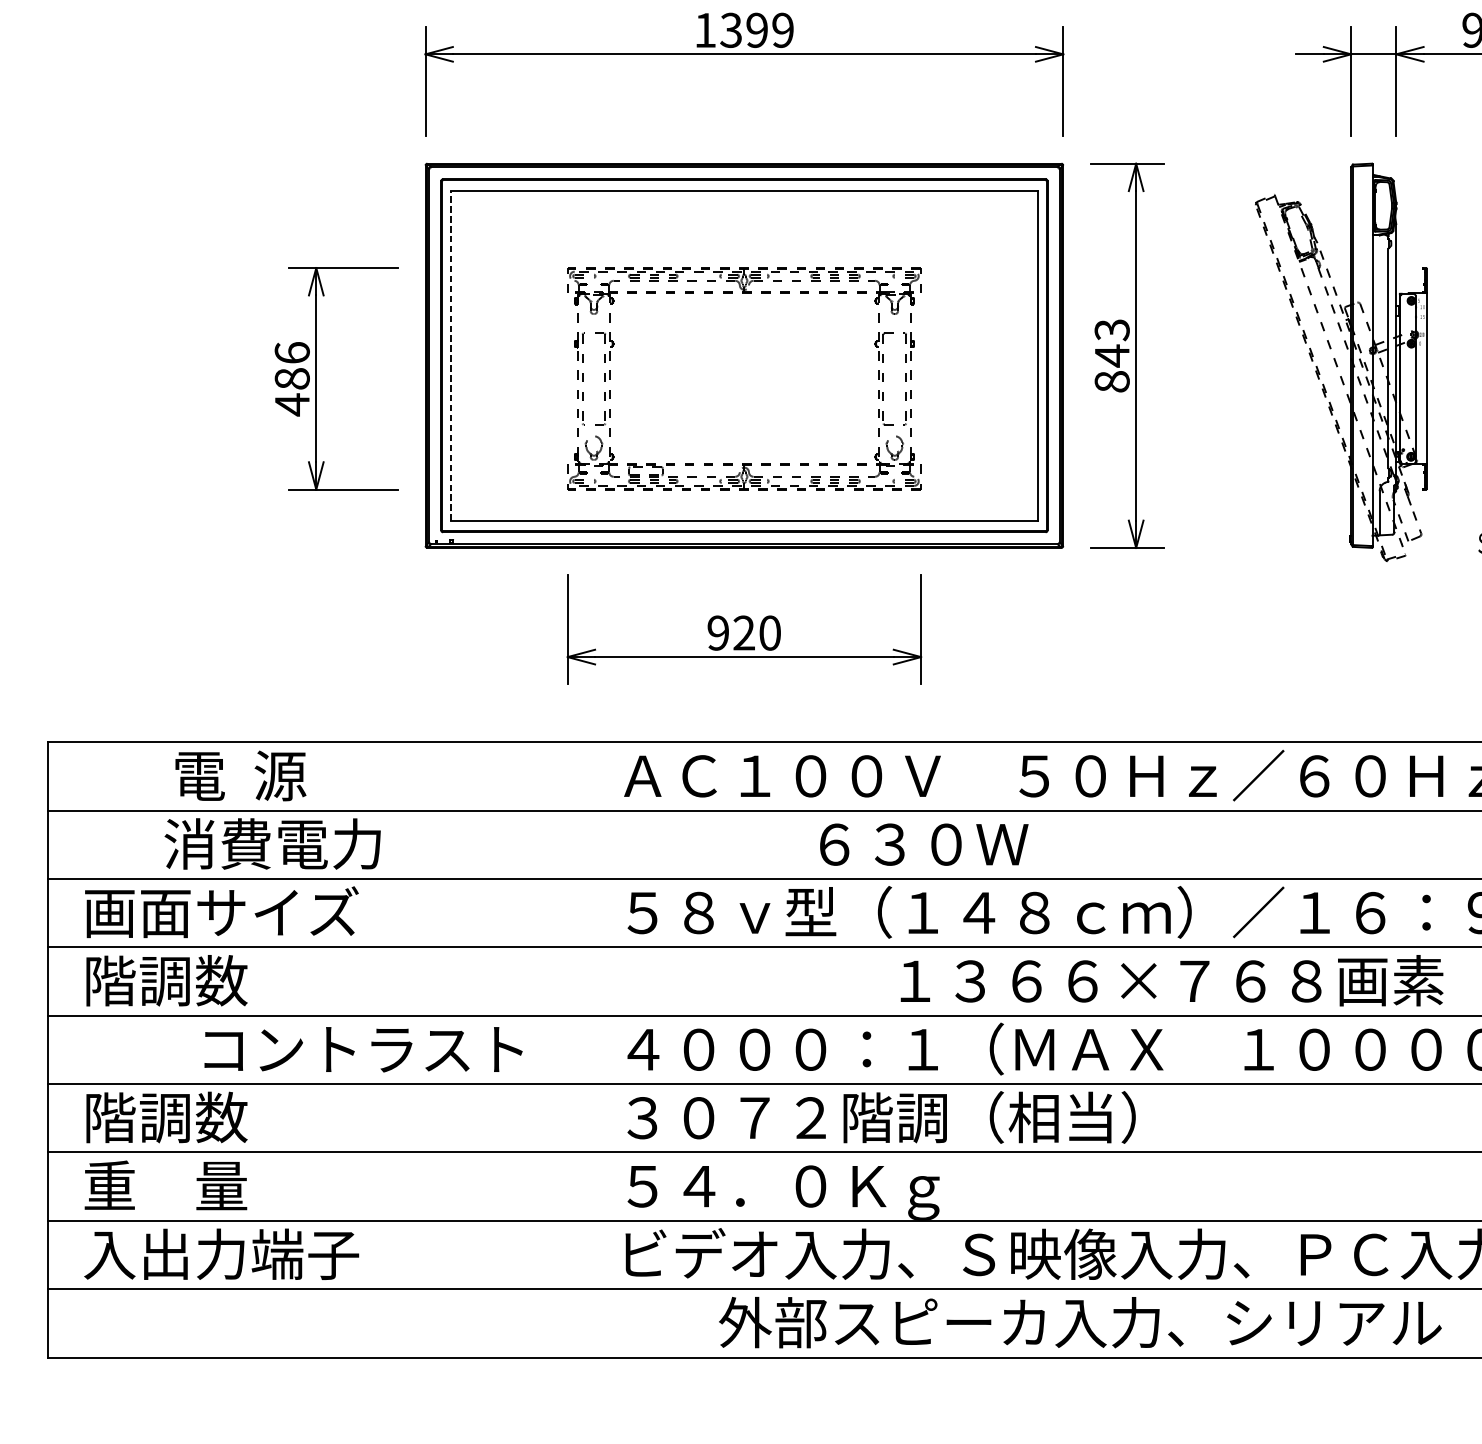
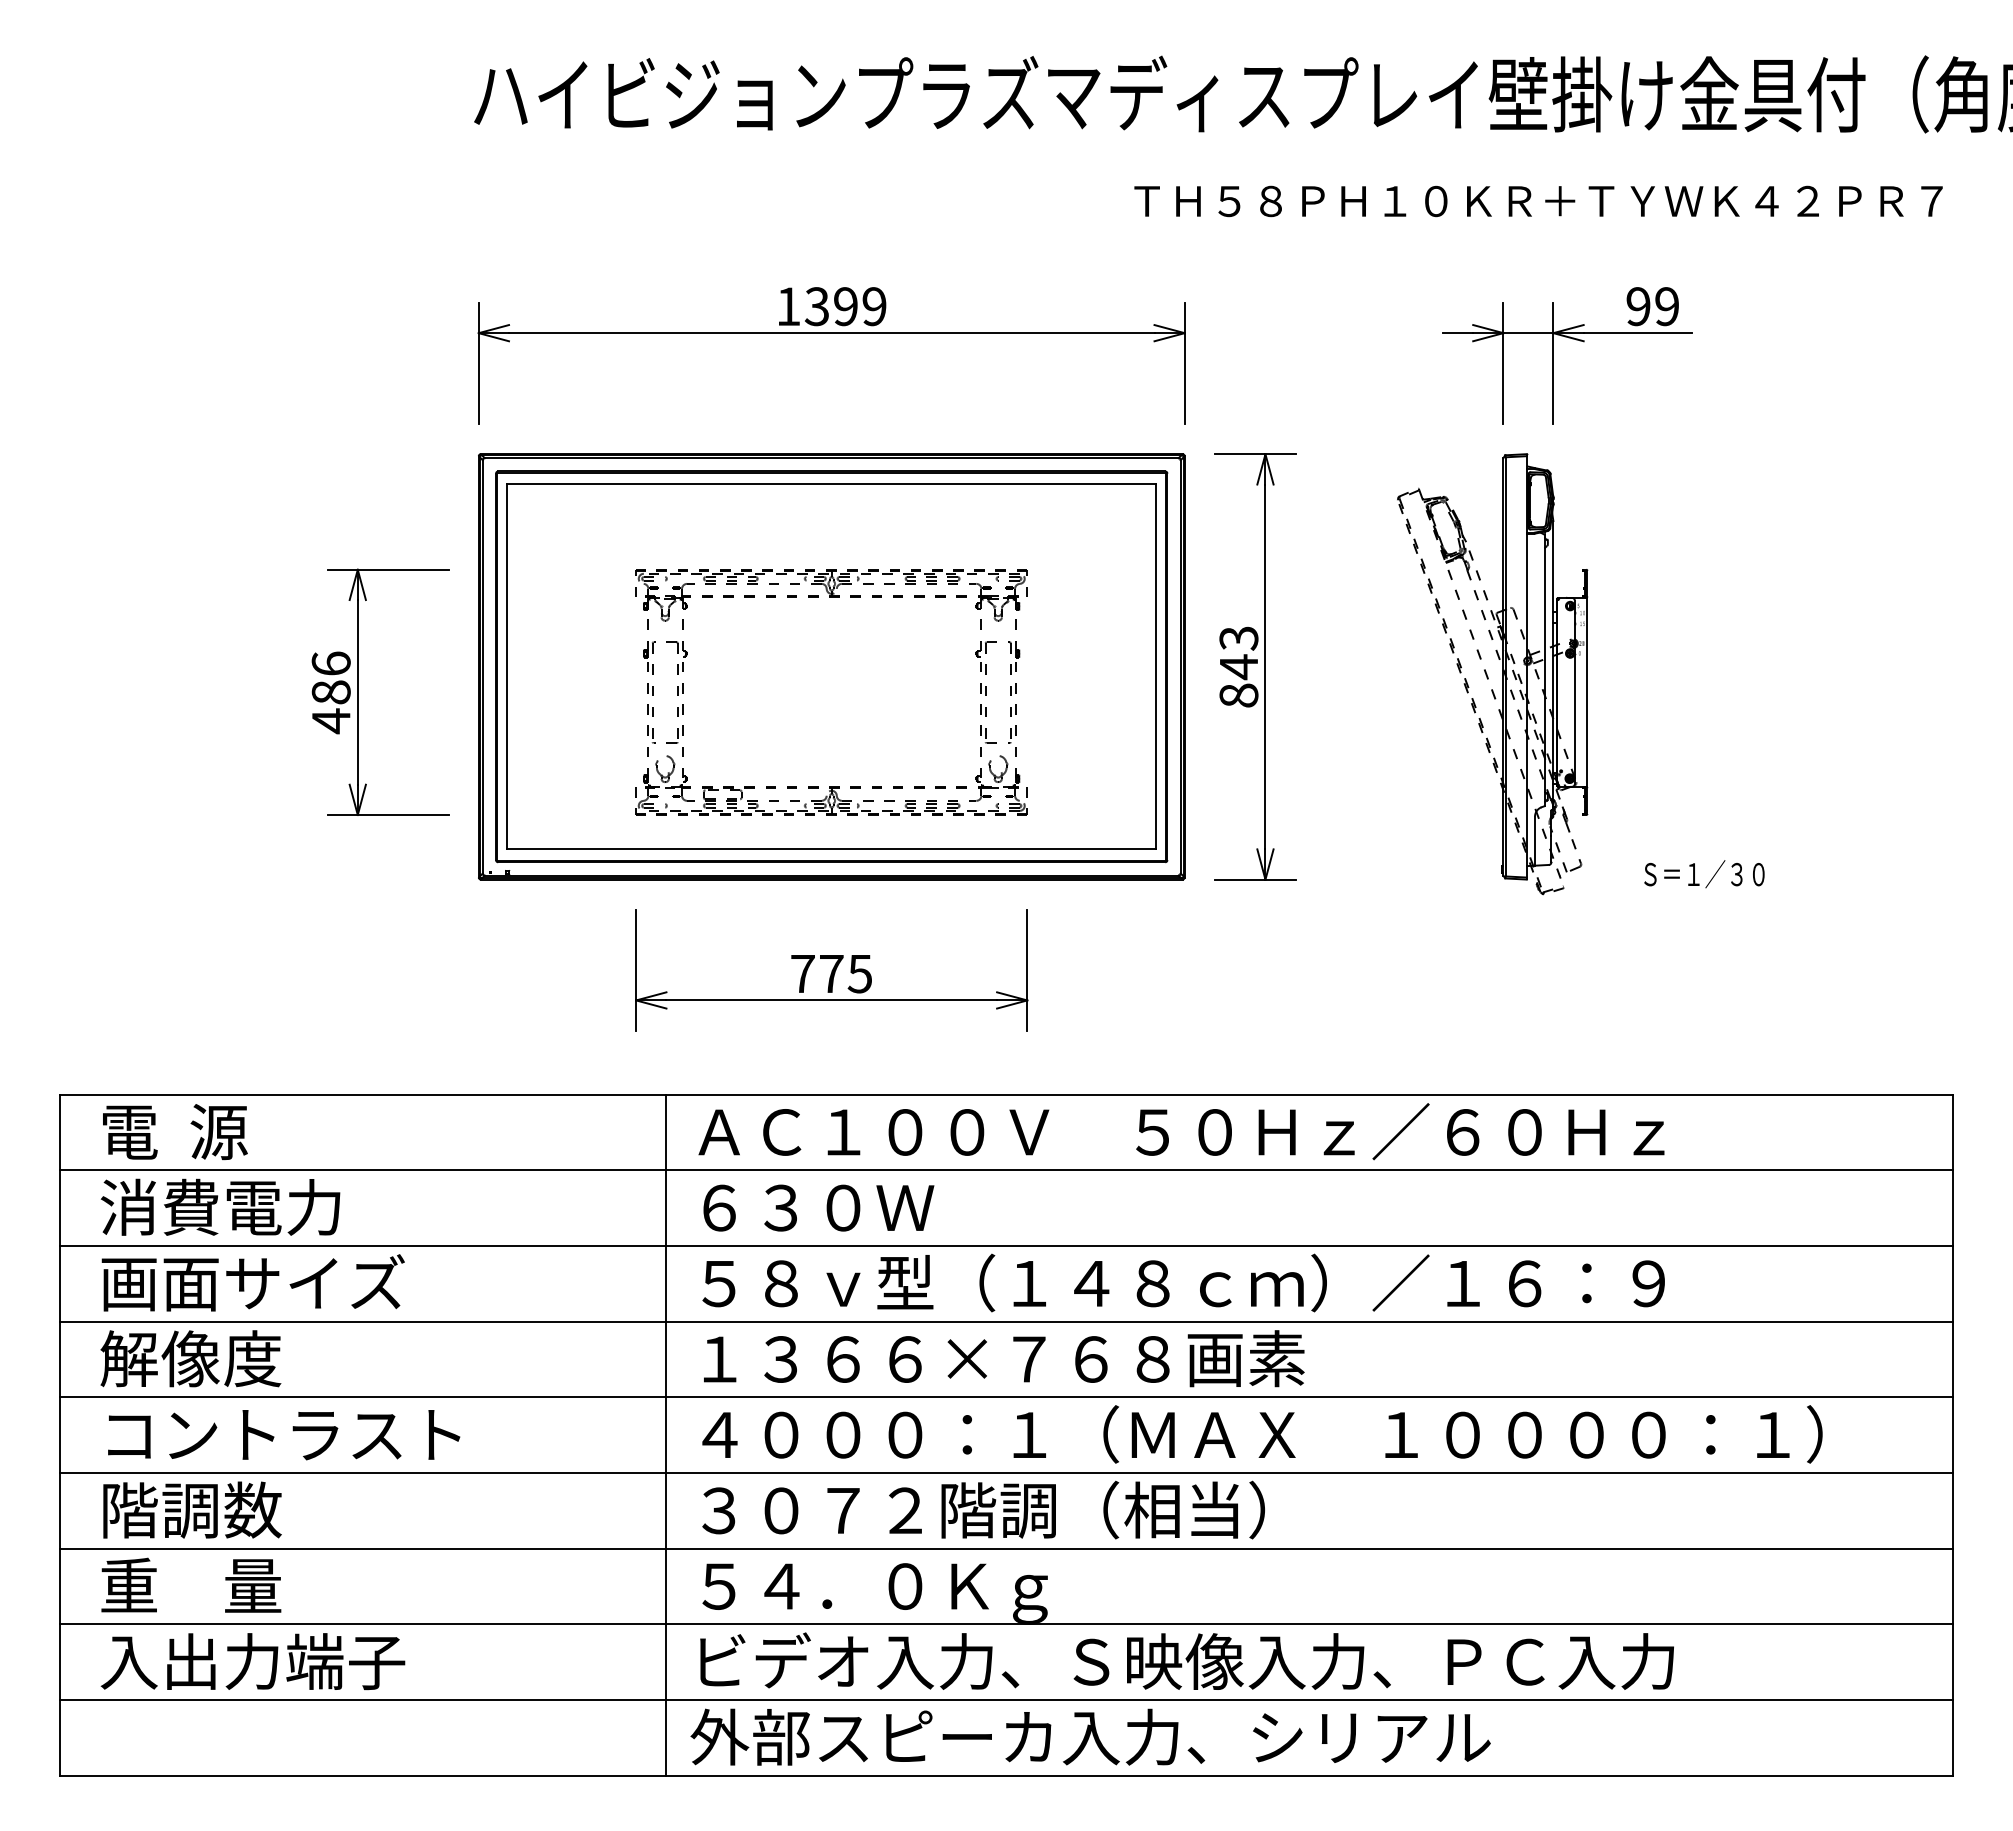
line: (451, 355) -> (507, 666), dashed -> solid
text: (744, 632) -> (831, 973), 920 -> 775
text: (241, 776) -> (175, 1132), moved
text: (272, 843) -> (220, 1206), moved
text: (923, 844) -> (818, 1207), moved
text: (165, 980) -> (190, 1358), 階調数 -> 解像度
text: (1172, 980) -> (1004, 1358), moved
line: (594, 1049) -> (665, 1434), added
text: (363, 1050) -> (284, 1435), moved
text: (1080, 1321) -> (1090, 1736), moved

